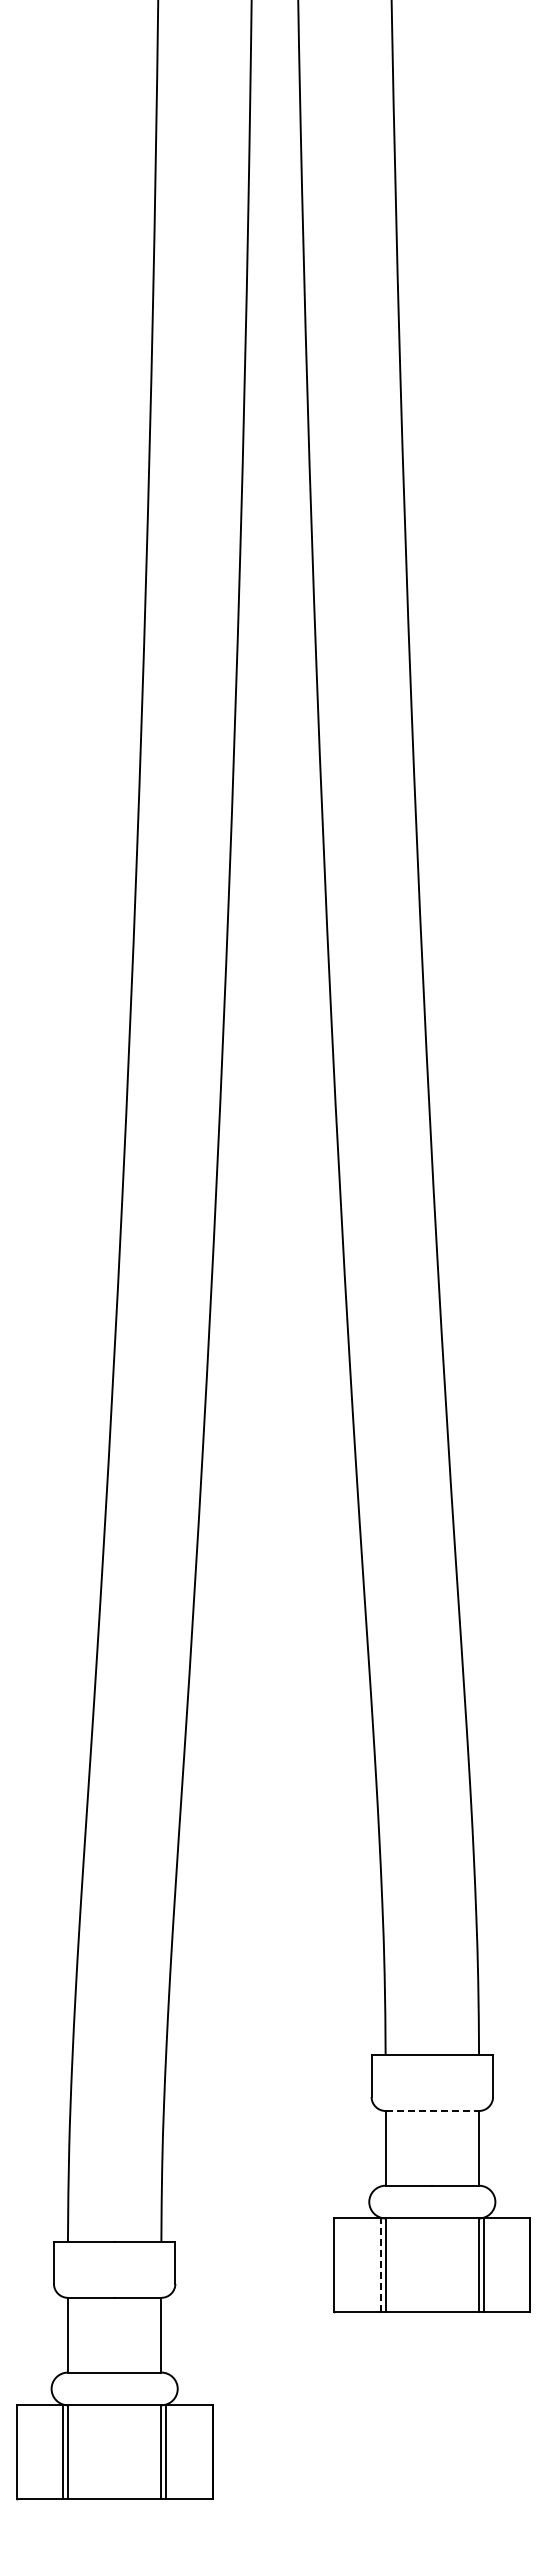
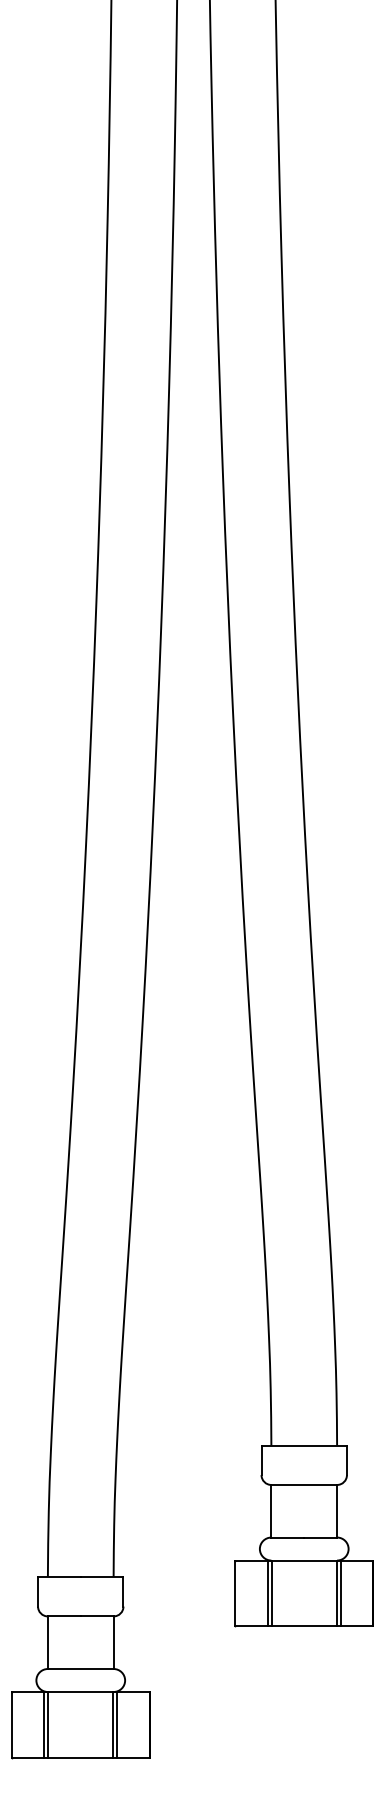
line: (432, 2110) -> (304, 1484), dashed -> solid
line: (380, 2265) -> (267, 1593), dashed -> solid

